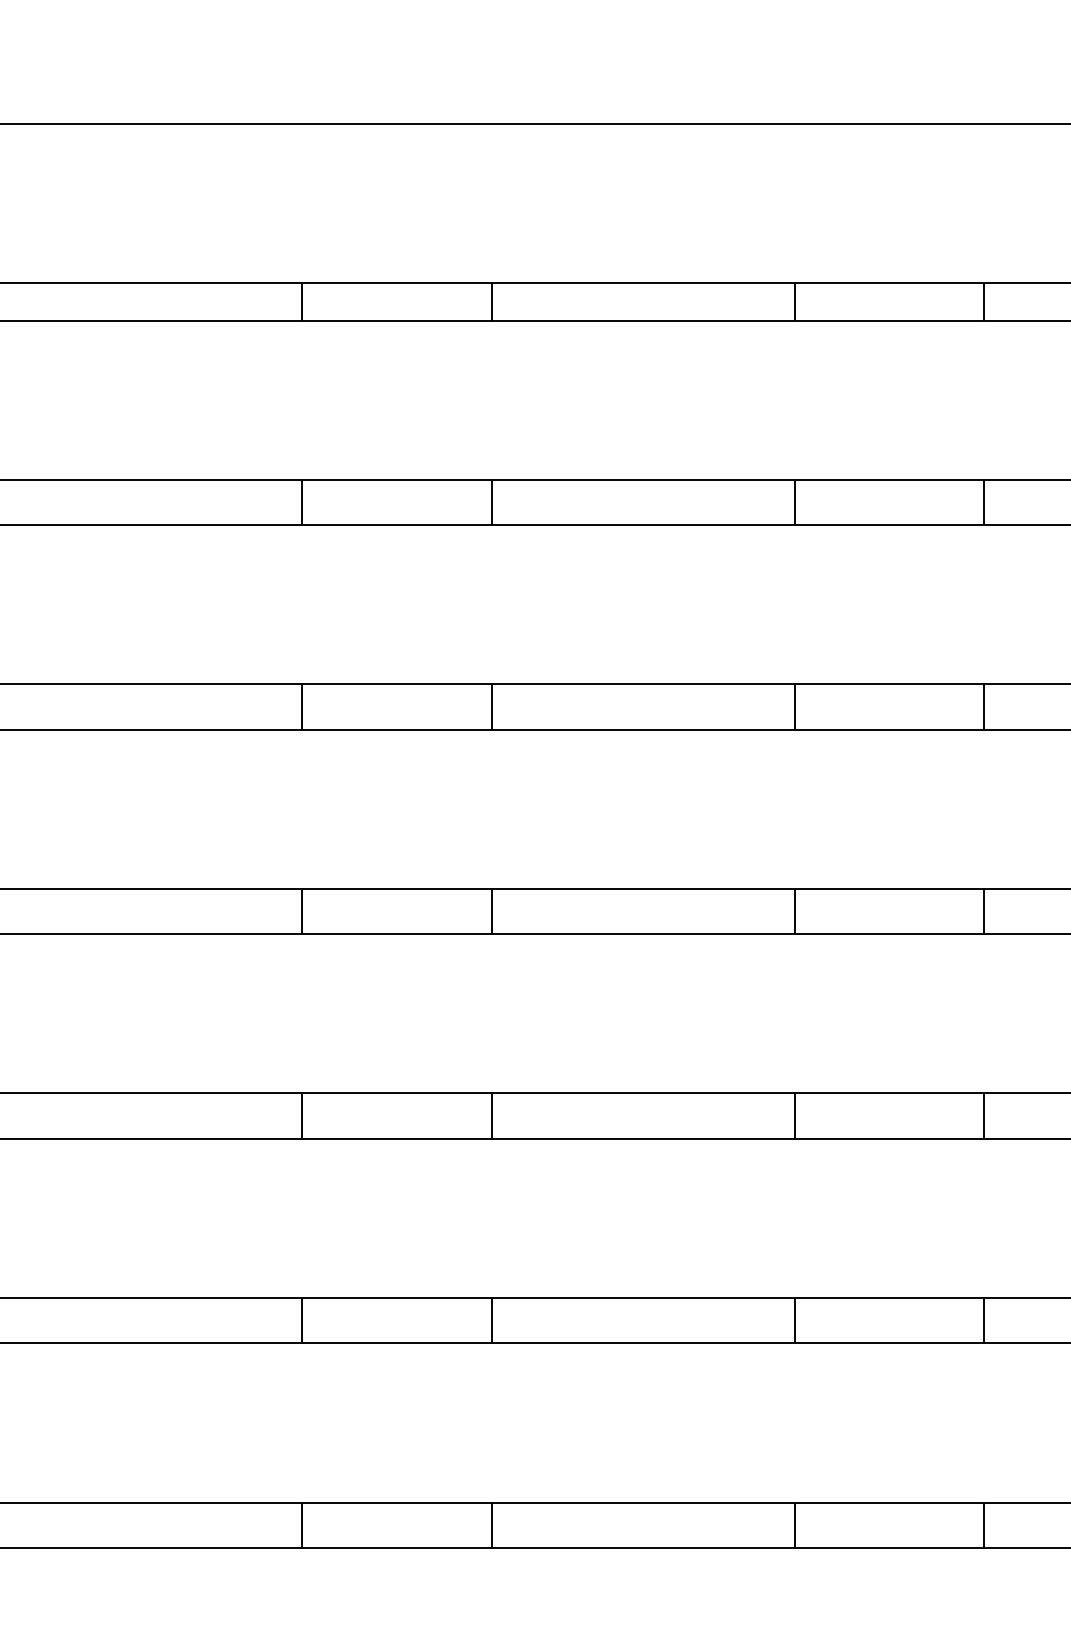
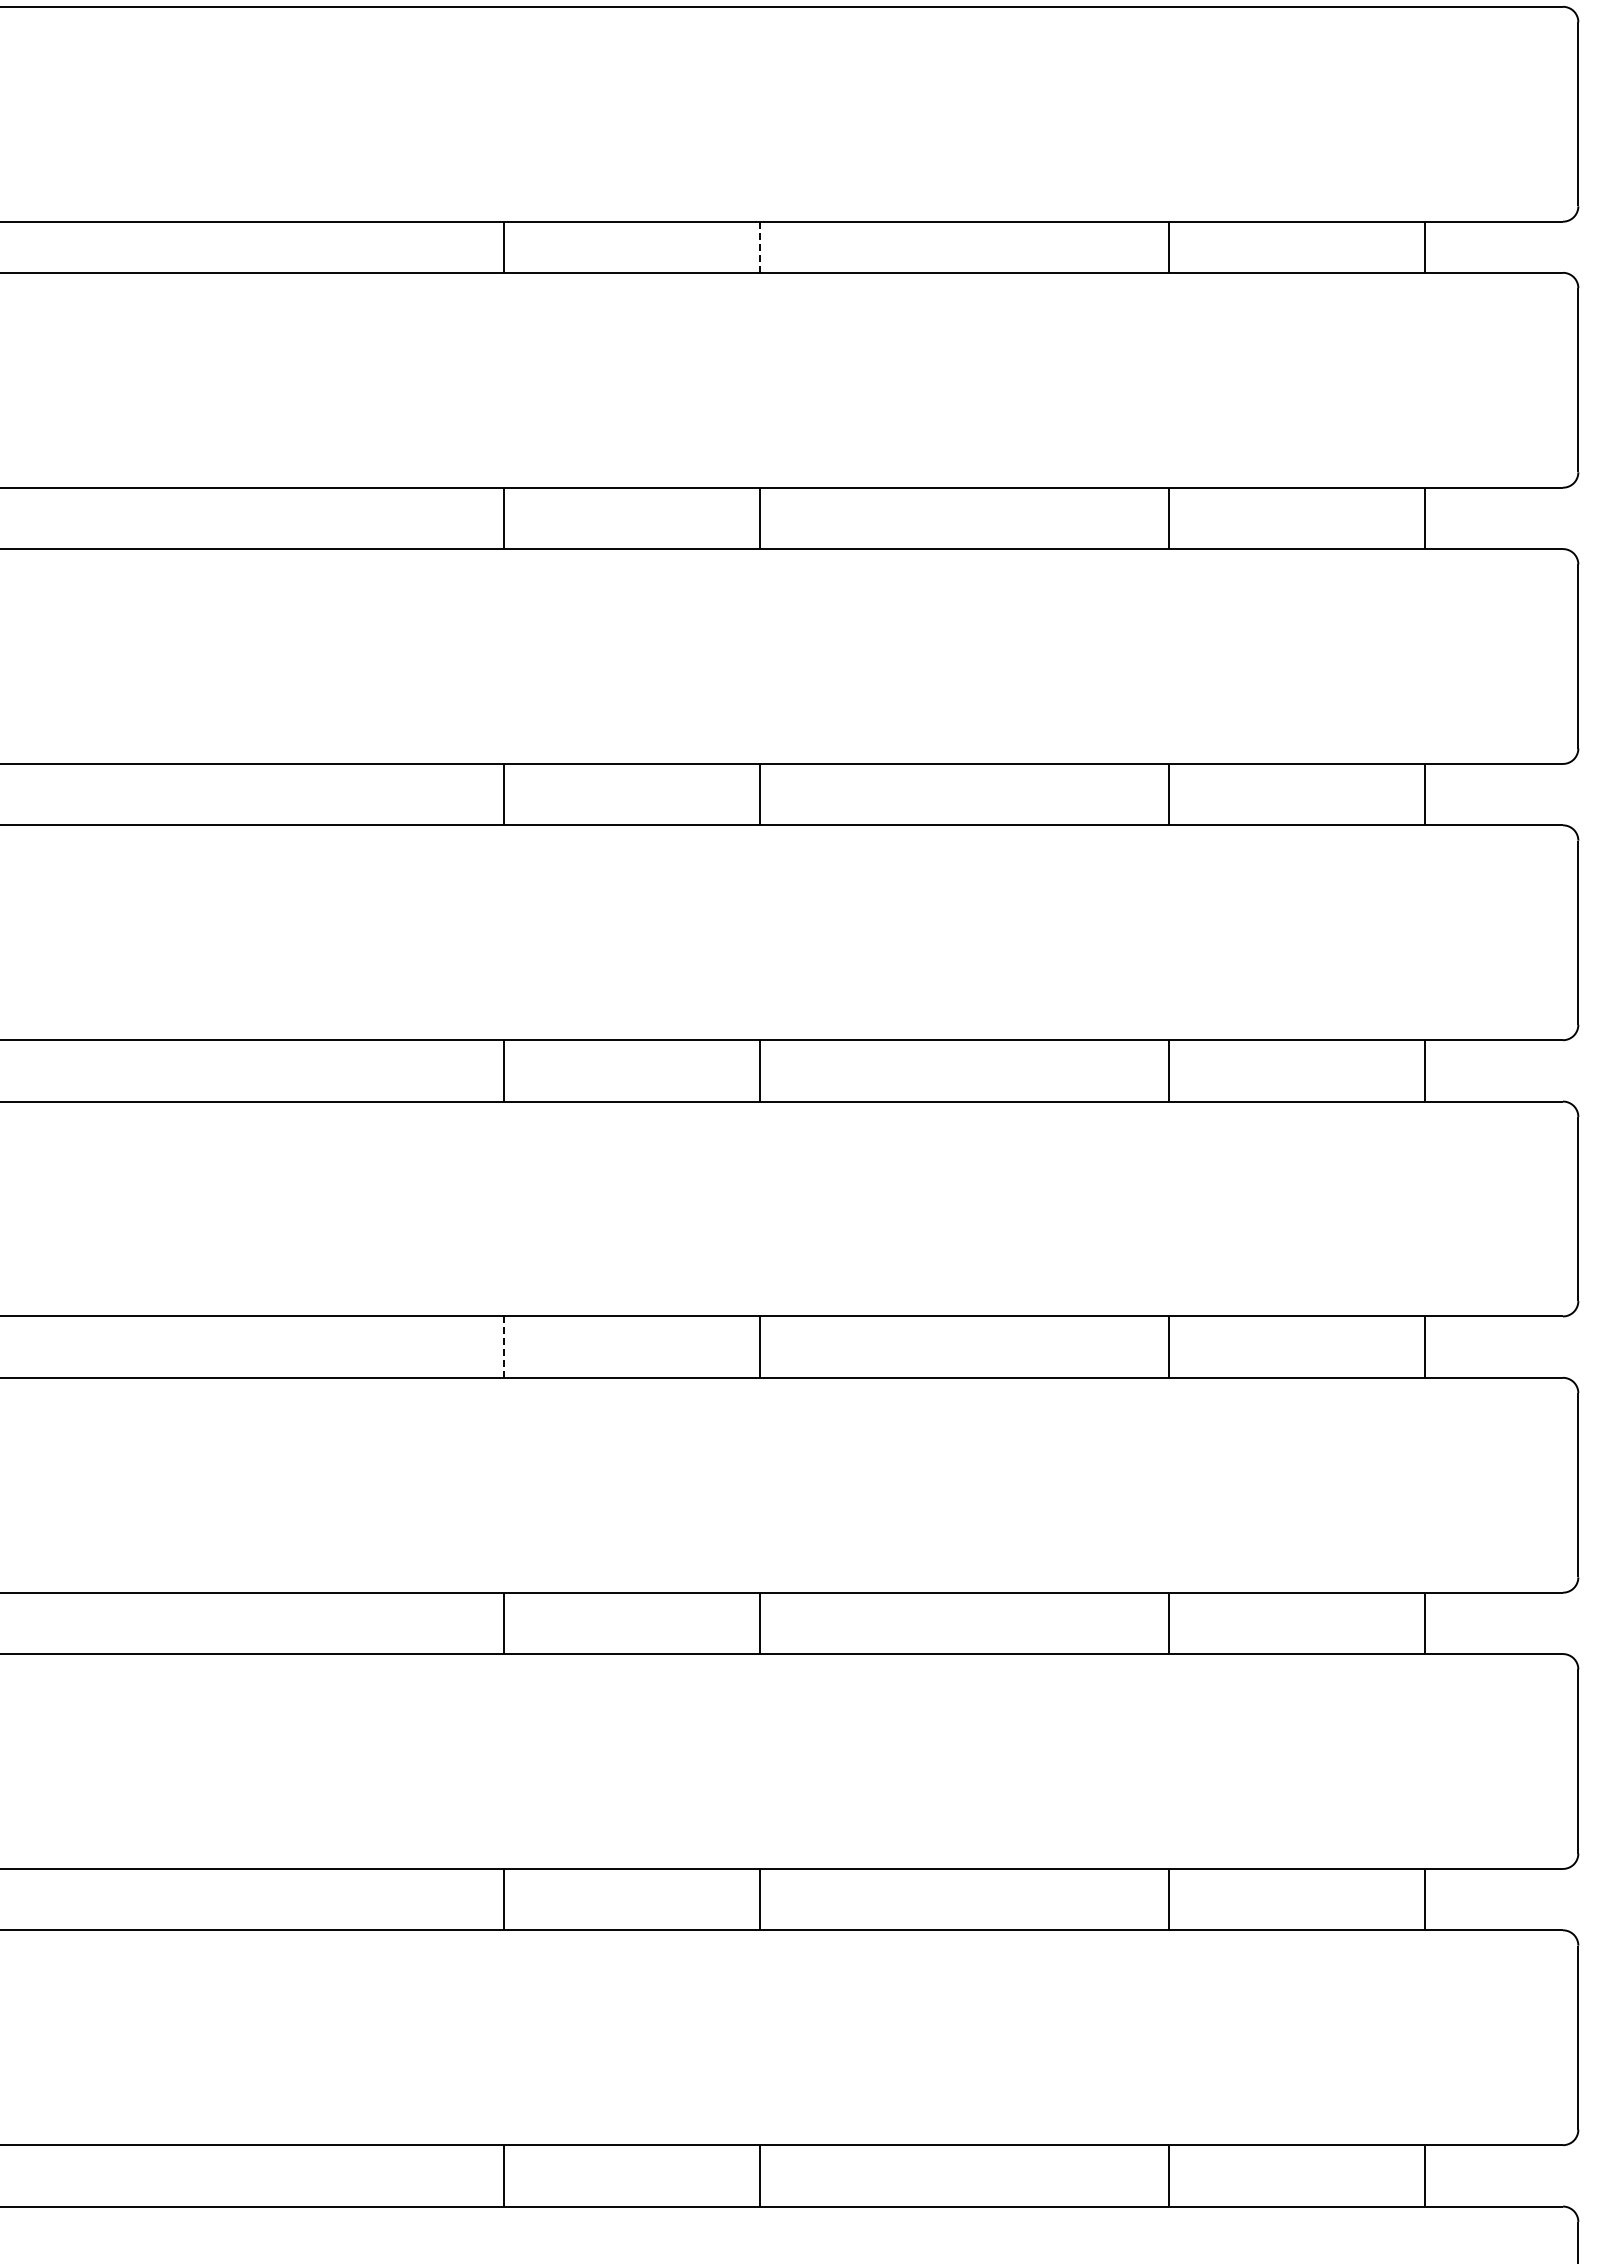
line: (491, 302) -> (759, 247), solid -> dashed
line: (302, 1116) -> (504, 1347), solid -> dashed

